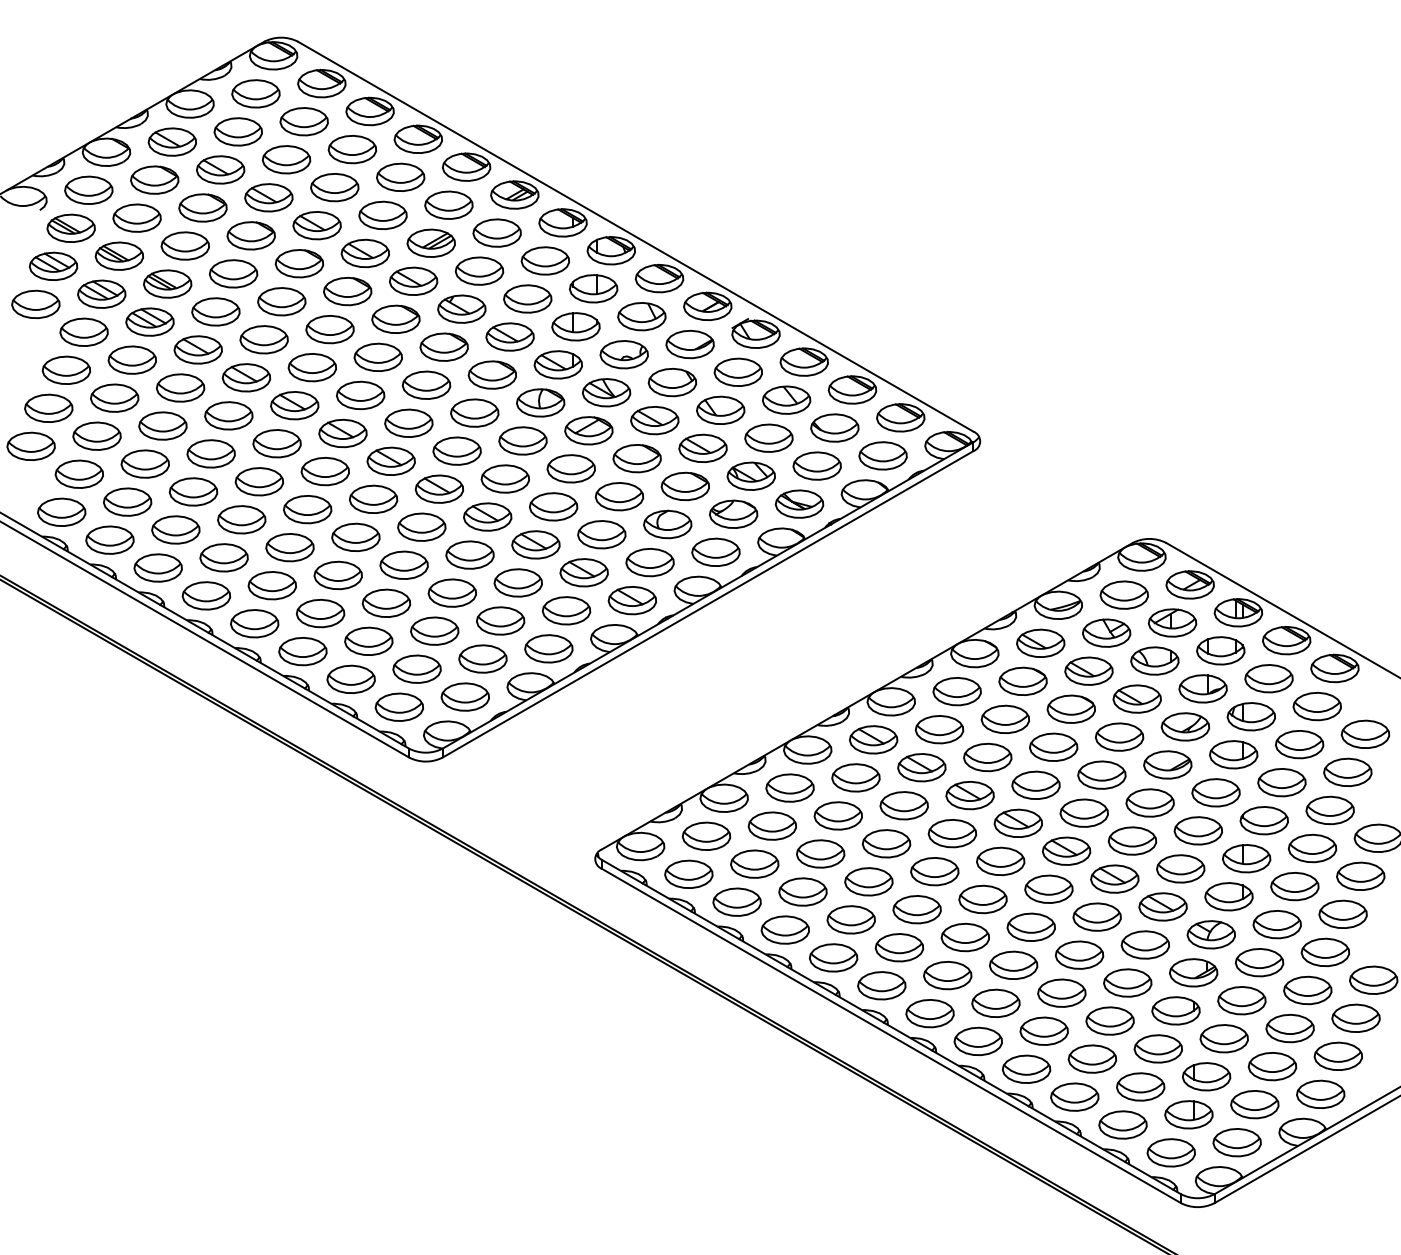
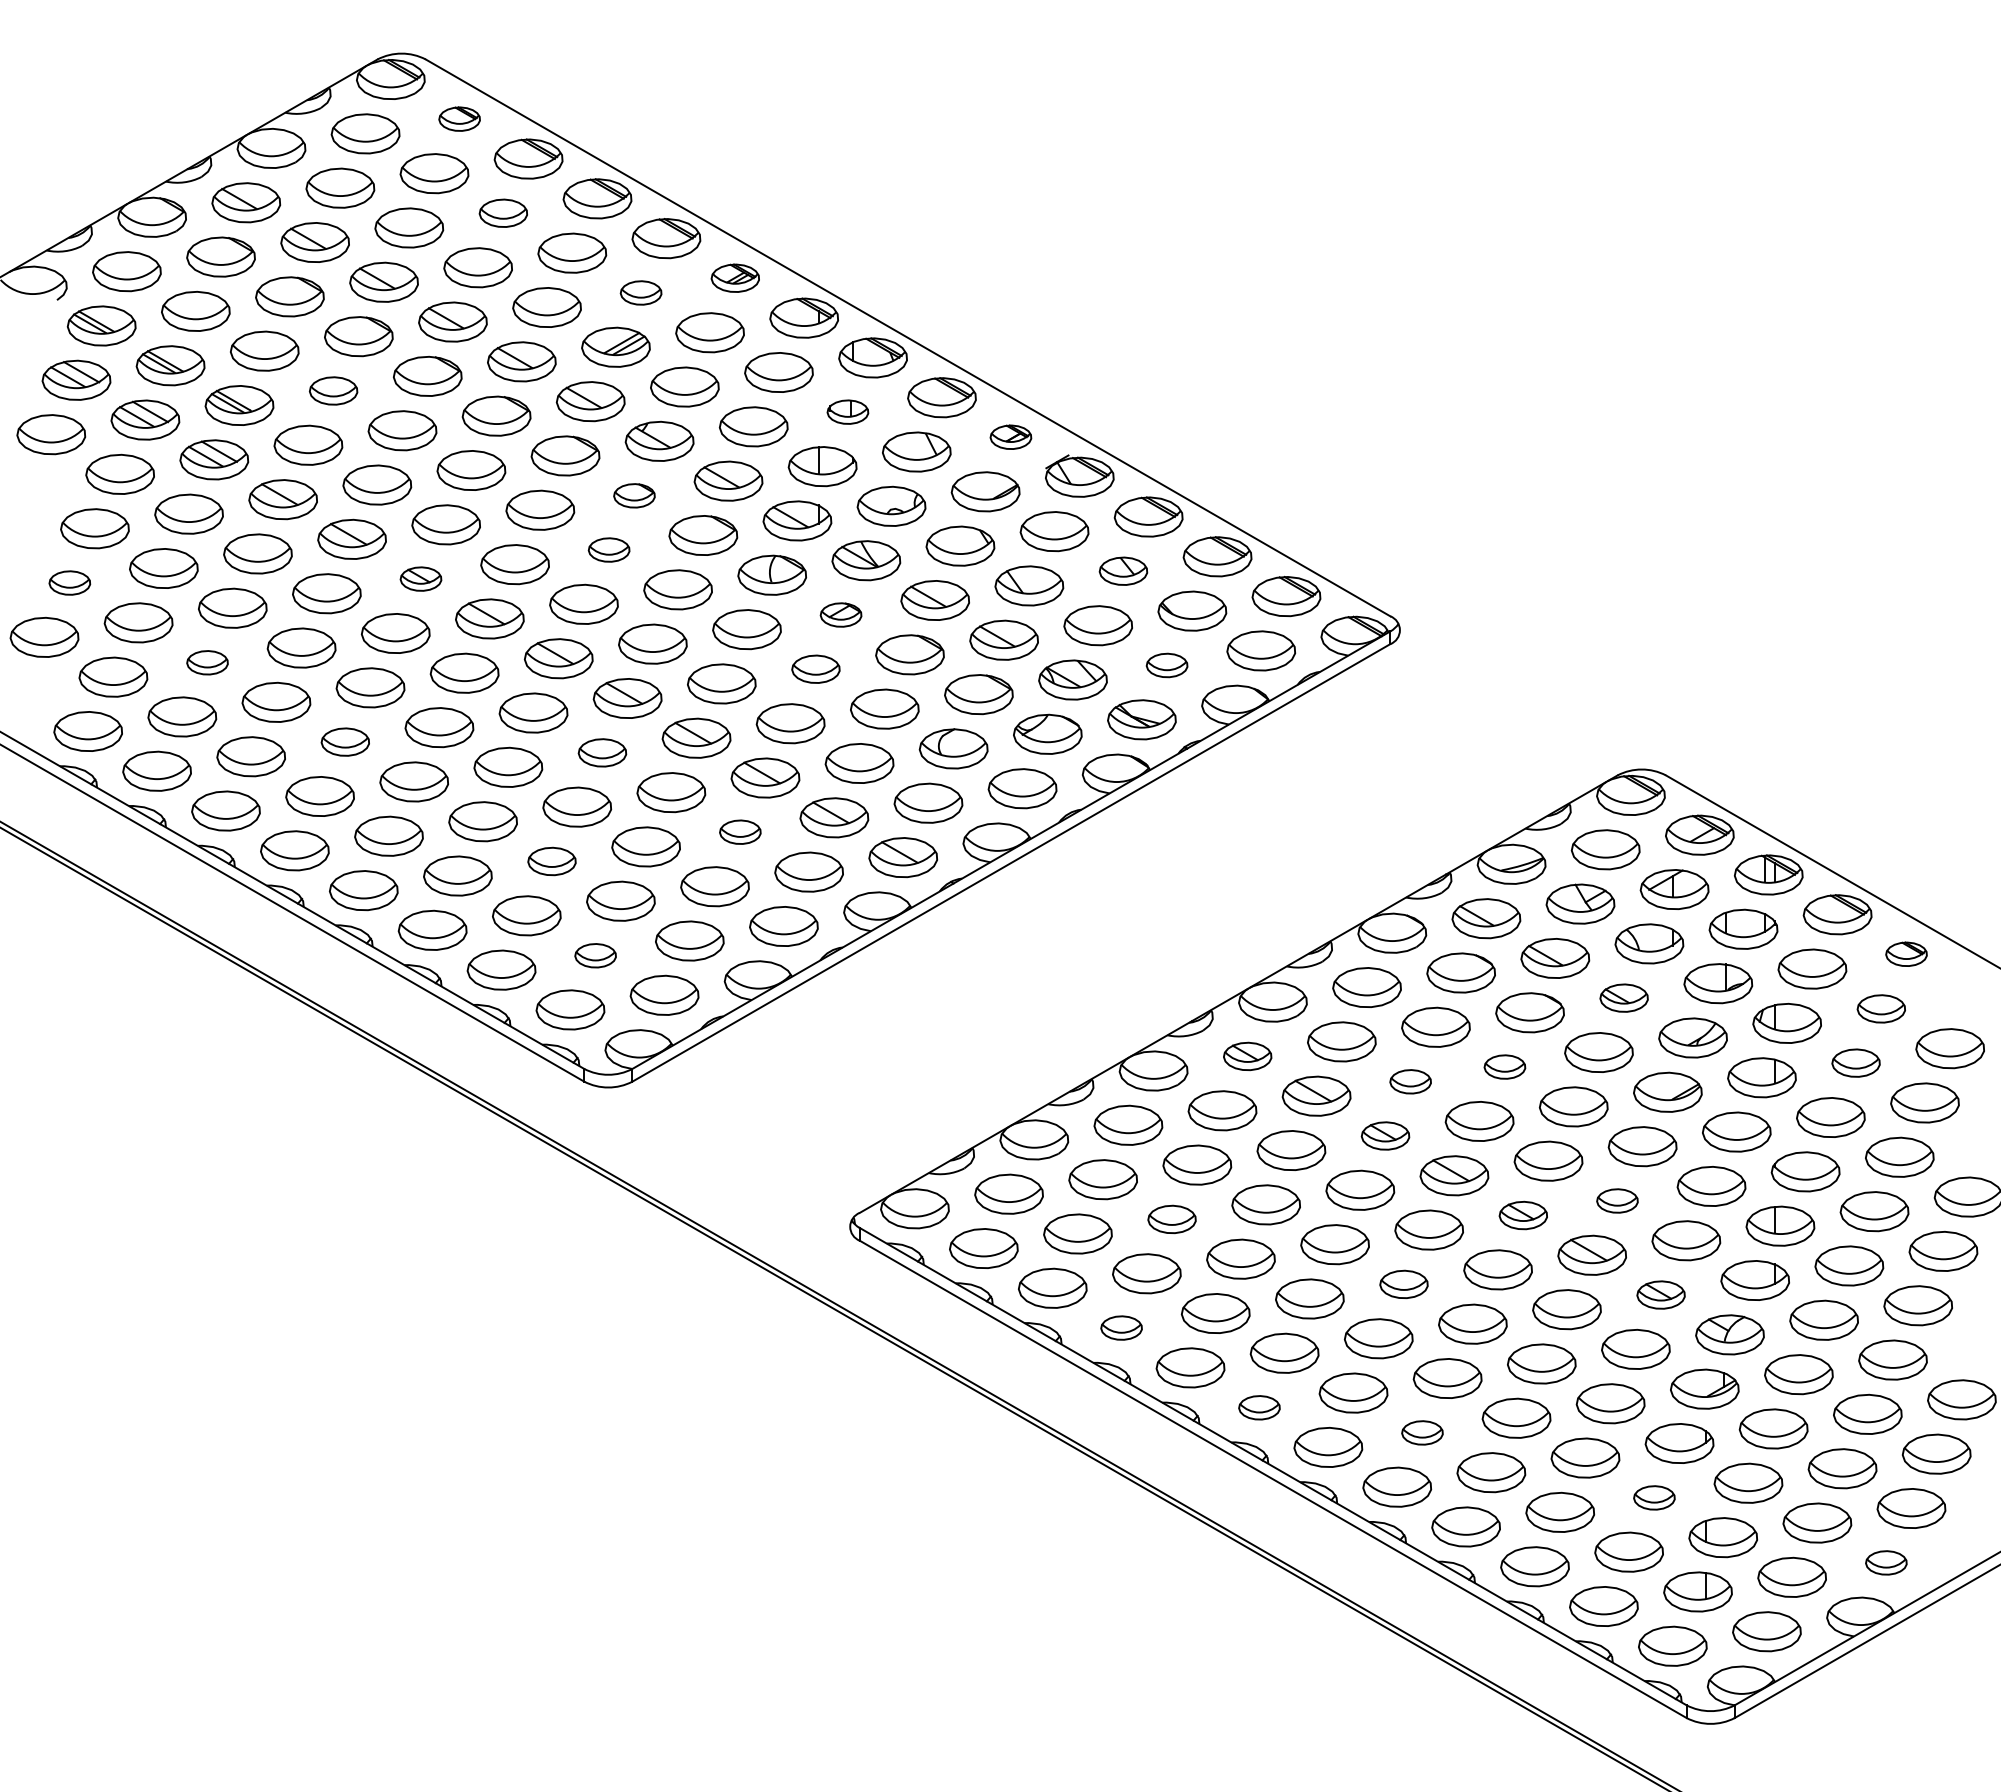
part: (321, 83) -> (459, 118), size x0.6
part: (352, 148) -> (503, 212), size x0.7
part: (514, 194) -> (735, 277), size x0.7
part: (448, 204) -> (640, 292), size x0.6
part: (233, 273) -> (333, 390), size x0.7
part: (593, 288) -> (847, 411), size x0.6
part: (707, 305) -> (1010, 436), size x0.6
part: (444, 347) -> (634, 495), size x0.6
part: (426, 384) -> (608, 549), size x0.6
part: (786, 399) -> (1123, 570), size x0.7
part: (294, 405) -> (420, 578), size x0.6
part: (48, 407) -> (69, 582), size x0.6
part: (588, 430) -> (840, 614), size x0.6
part: (145, 464) -> (207, 662), size x0.6
part: (816, 466) -> (1166, 665), size x0.6
part: (570, 468) -> (815, 668), size x0.7
part: (241, 519) -> (345, 741), size x0.7
part: (421, 527) -> (602, 752), size x0.7
part: (518, 582) -> (740, 831), size x0.6
part: (386, 603) -> (551, 861), size x0.7
part: (1334, 667) -> (1906, 953), size x0.6
part: (416, 669) -> (595, 955), size x0.6
part: (1136, 698) -> (1623, 997), size x0.7
part: (1317, 706) -> (1881, 1008), size x0.7
part: (873, 739) -> (1247, 1056), size x0.7
part: (1299, 744) -> (1855, 1062), size x0.7
part: (1053, 746) -> (1504, 1066), size x0.6
part: (987, 757) -> (1410, 1081), size x0.6
part: (970, 795) -> (1385, 1135), size x0.7
part: (1132, 840) -> (1617, 1200), size x0.6
part: (1066, 851) -> (1523, 1215), size x0.7
part: (820, 854) -> (1171, 1219), size x0.7
part: (982, 899) -> (1403, 1284), size x0.7
part: (1162, 906) -> (1660, 1294), size x0.7
part: (785, 929) -> (1121, 1327), size x0.6
part: (881, 985) -> (1259, 1407), size x0.6
part: (995, 1003) -> (1422, 1432), size x0.6
part: (1158, 1048) -> (1654, 1497), size x0.6
part: (1320, 1094) -> (1886, 1562), size x0.6

